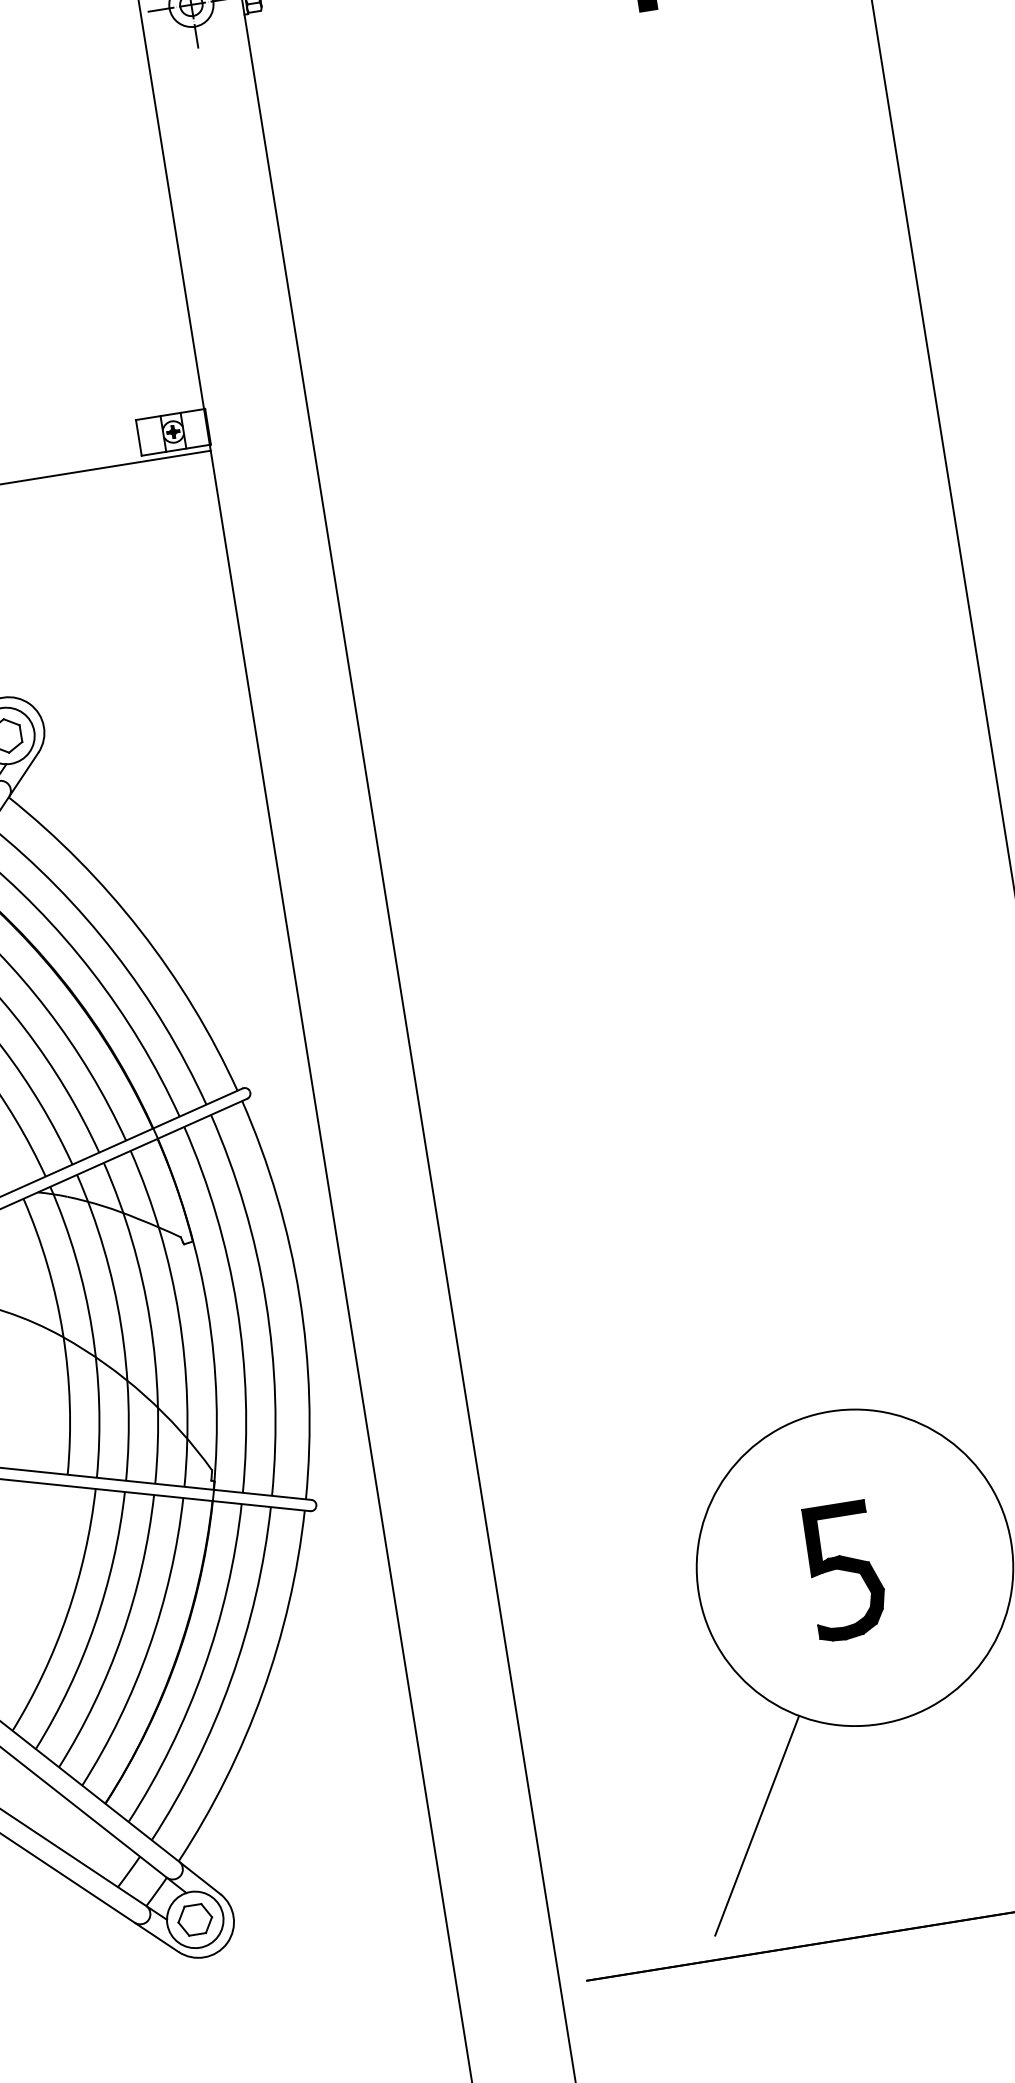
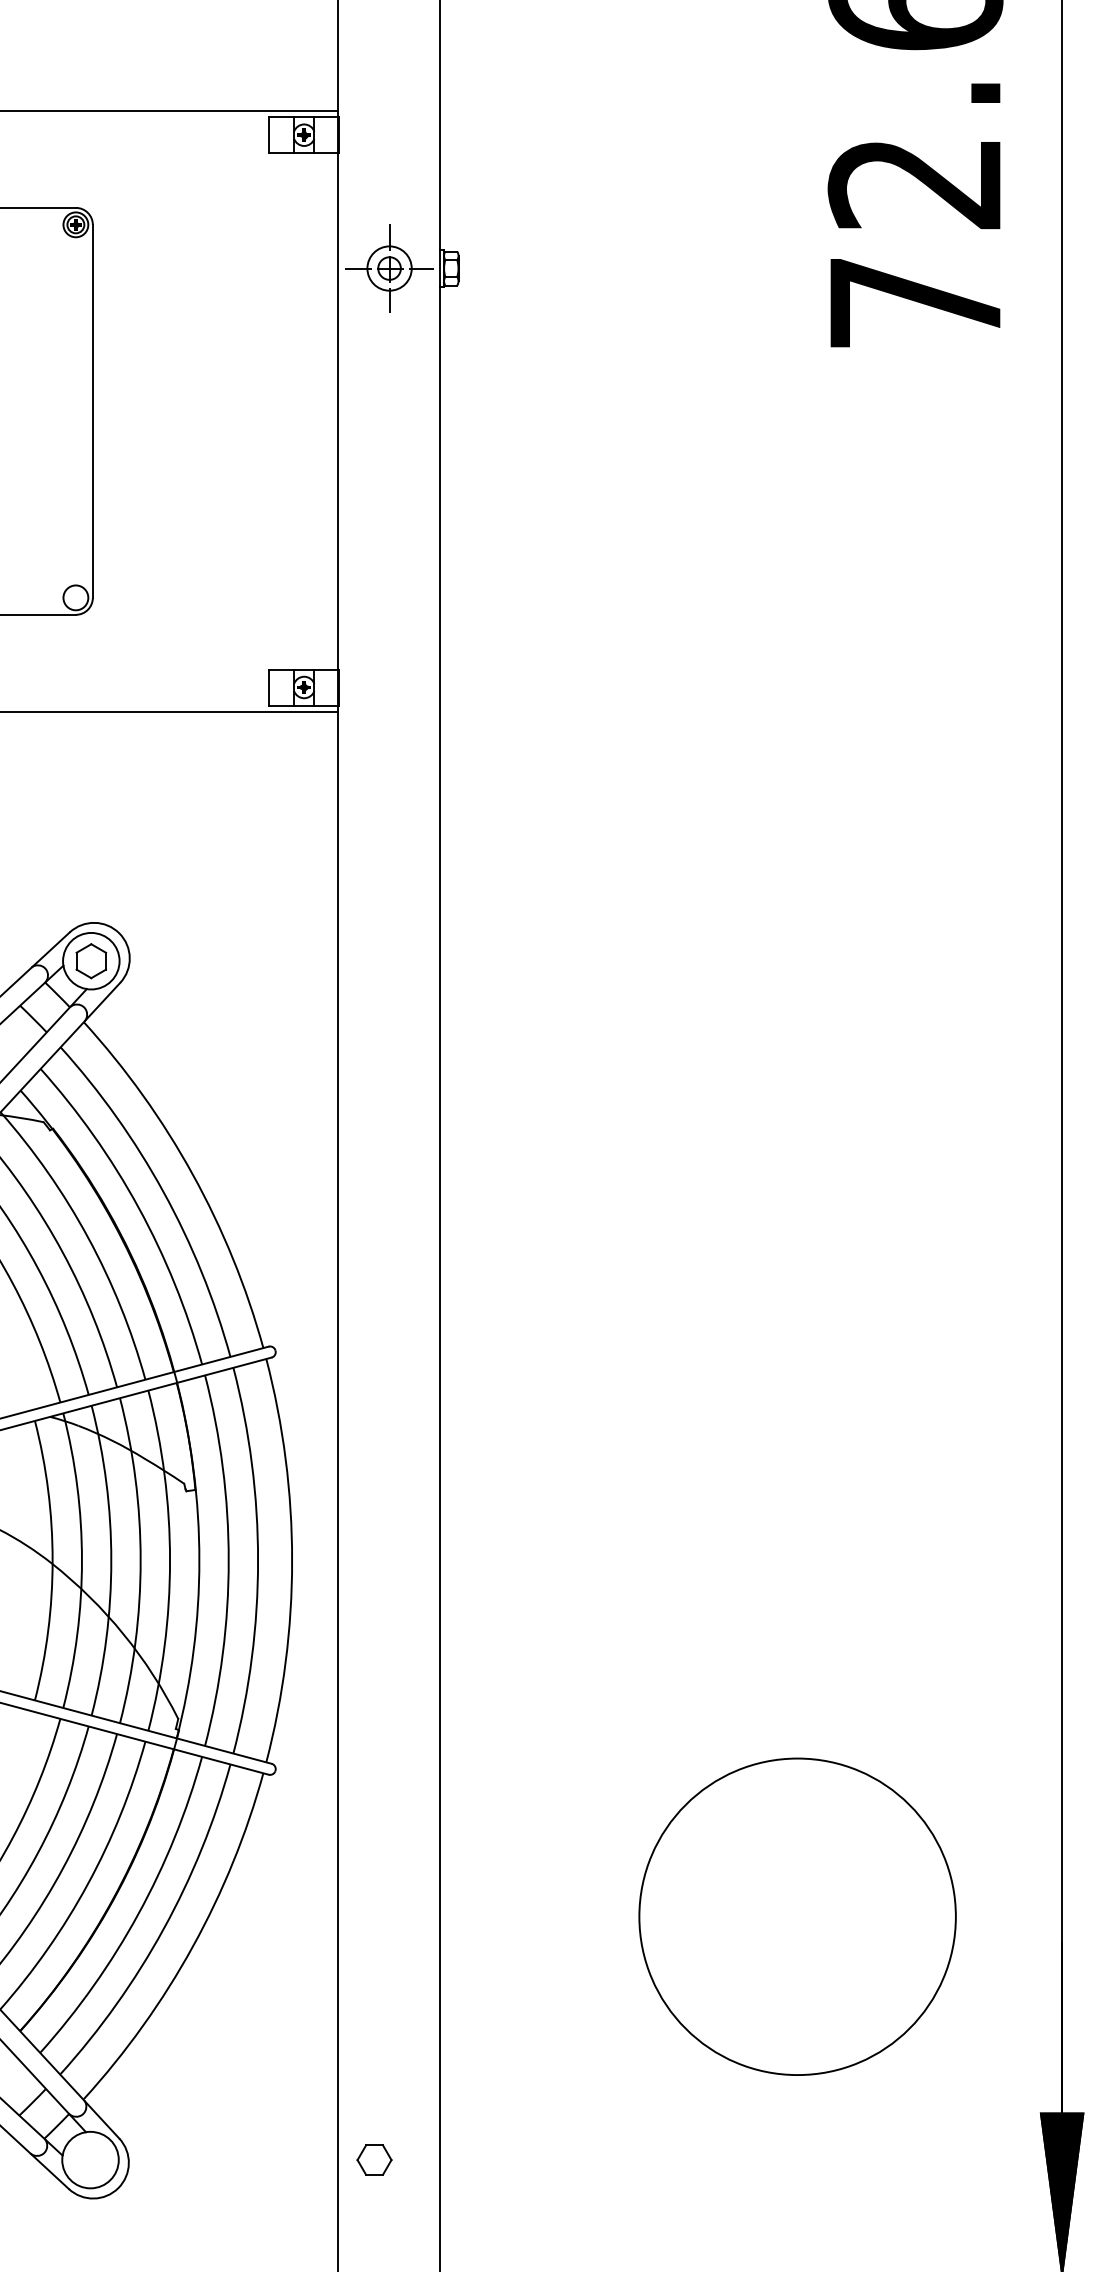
part: (845, 1571) -> (787, 1918), removed
line: (757, 1825) -> (660, 2155), removed
part: (195, 1919) -> (374, 2159), moved

